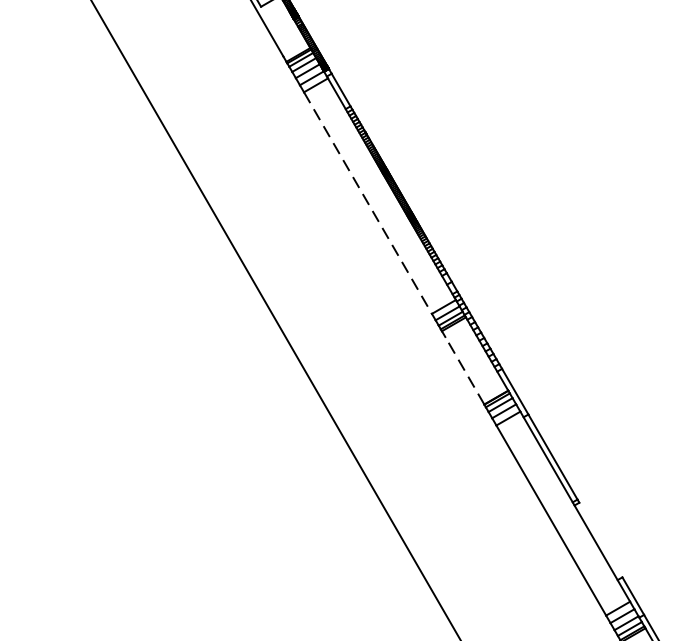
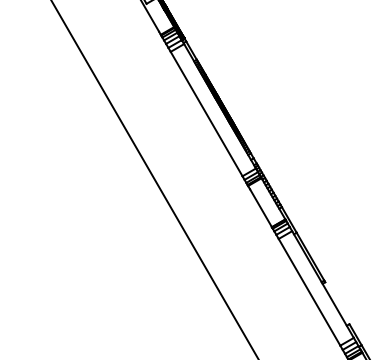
line: (367, 203) -> (206, 114), dashed -> solid
line: (463, 371) -> (260, 208), dashed -> solid

